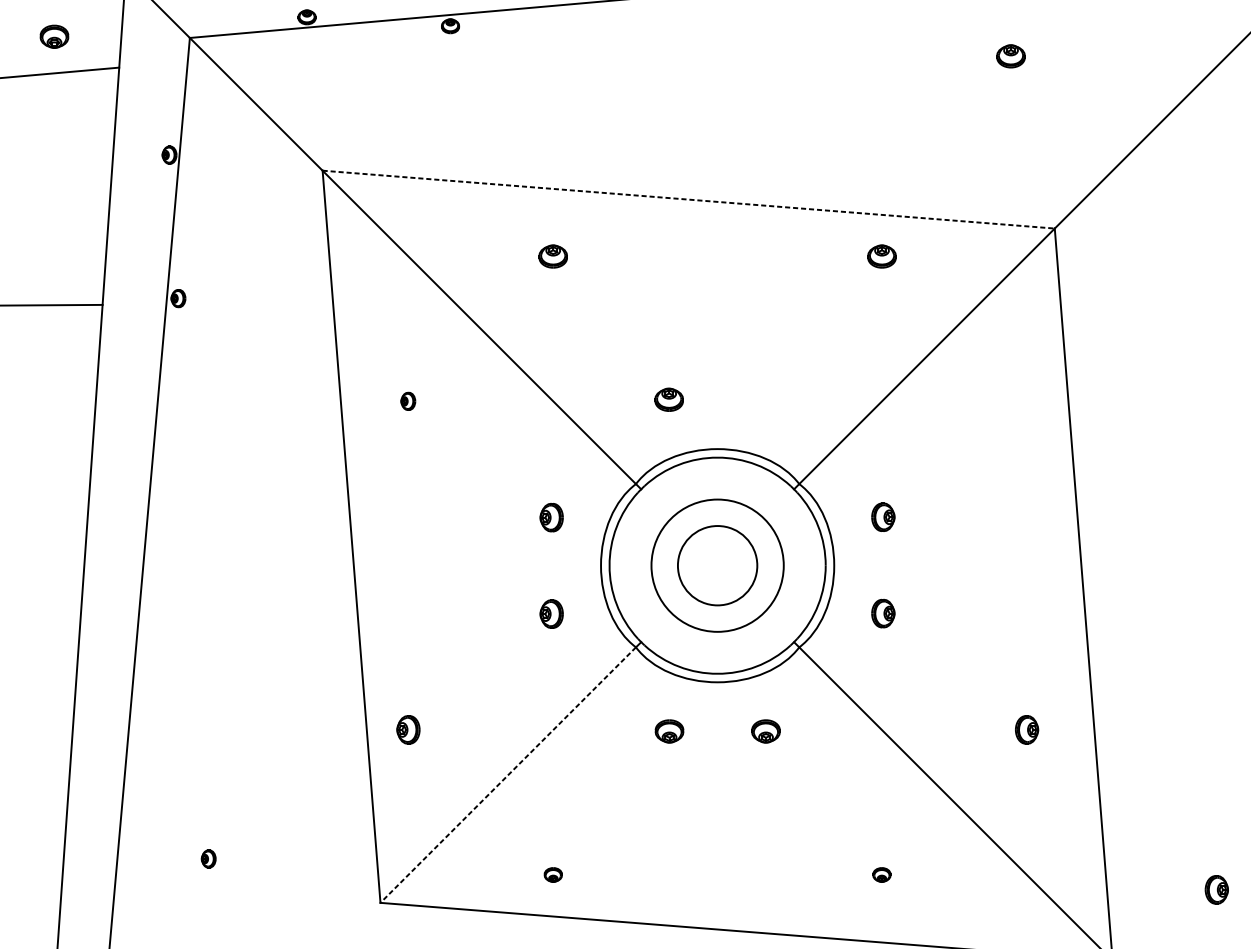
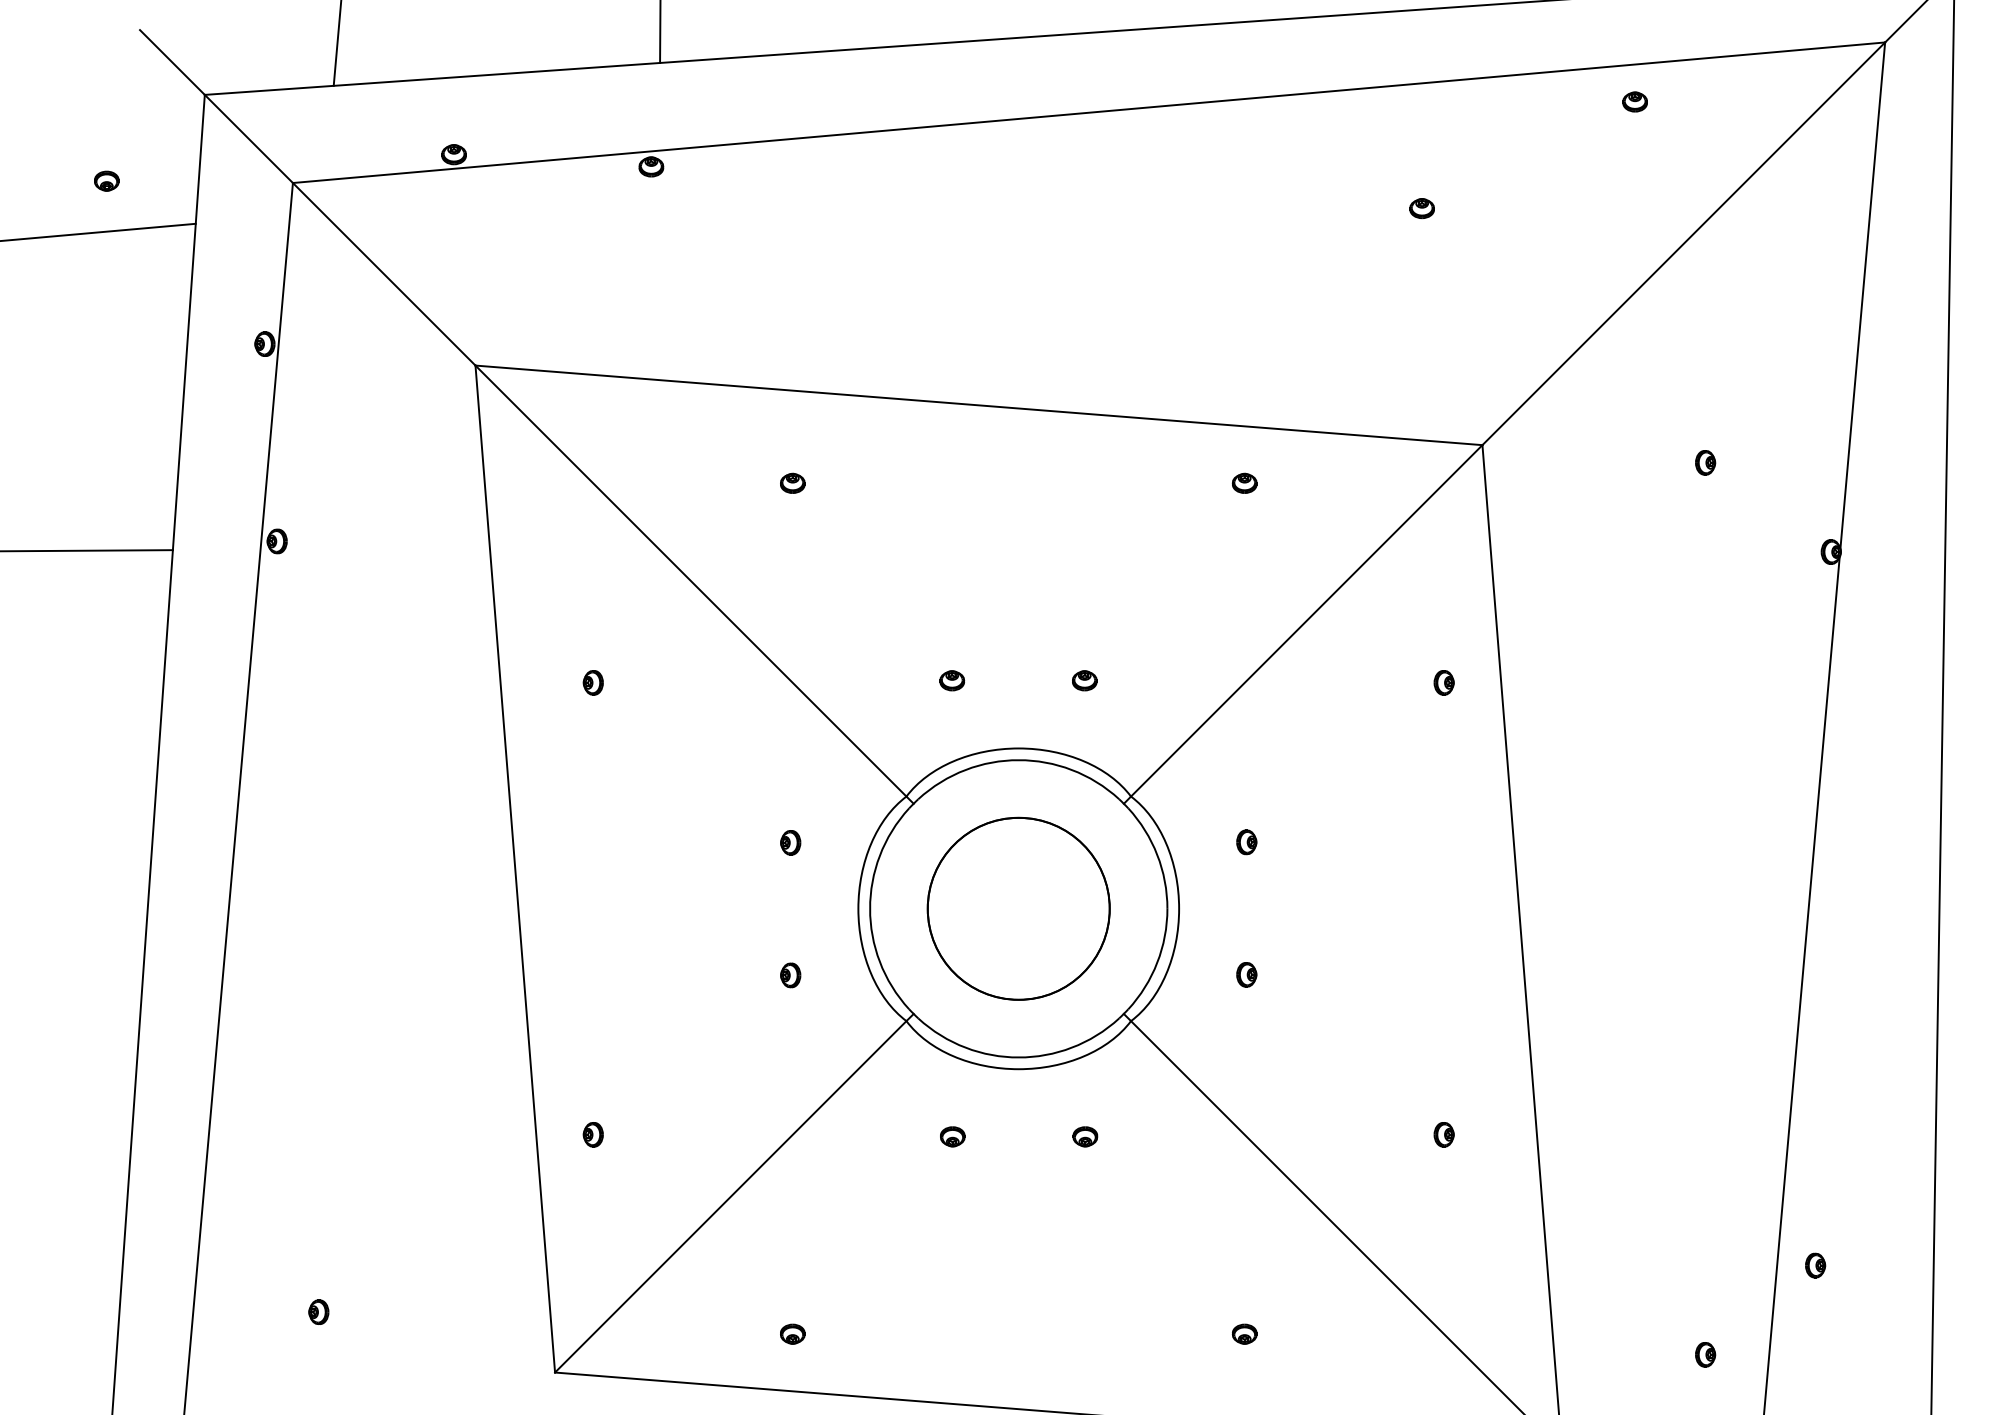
part: (54, 36) -> (106, 180), size x0.62
part: (1010, 56) -> (1421, 208), size x0.62
line: (689, 199) -> (979, 405), dashed -> solid
part: (1216, 241) -> (1705, 462), added
part: (553, 255) -> (792, 482), size x0.62
part: (881, 255) -> (1244, 482), size x0.62
part: (669, 399) -> (952, 680), size x0.62
part: (765, 399) -> (1084, 680), added
part: (1026, 401) -> (1443, 682), added
part: (551, 517) -> (790, 842), size x0.62
part: (883, 517) -> (1246, 842), size x0.62
circle: (717, 565) -> (1018, 908), size x1.67
part: (883, 613) -> (1246, 974), size x0.62
part: (551, 614) -> (790, 975), size x0.62
part: (407, 729) -> (592, 1134), size x0.62
part: (1026, 729) -> (1443, 1134), size x0.62
part: (669, 731) -> (952, 1136), size x0.62
part: (766, 731) -> (1085, 1136), size x0.62
line: (508, 775) -> (730, 1197), dashed -> solid
part: (1216, 889) -> (1705, 1354), size x0.62

